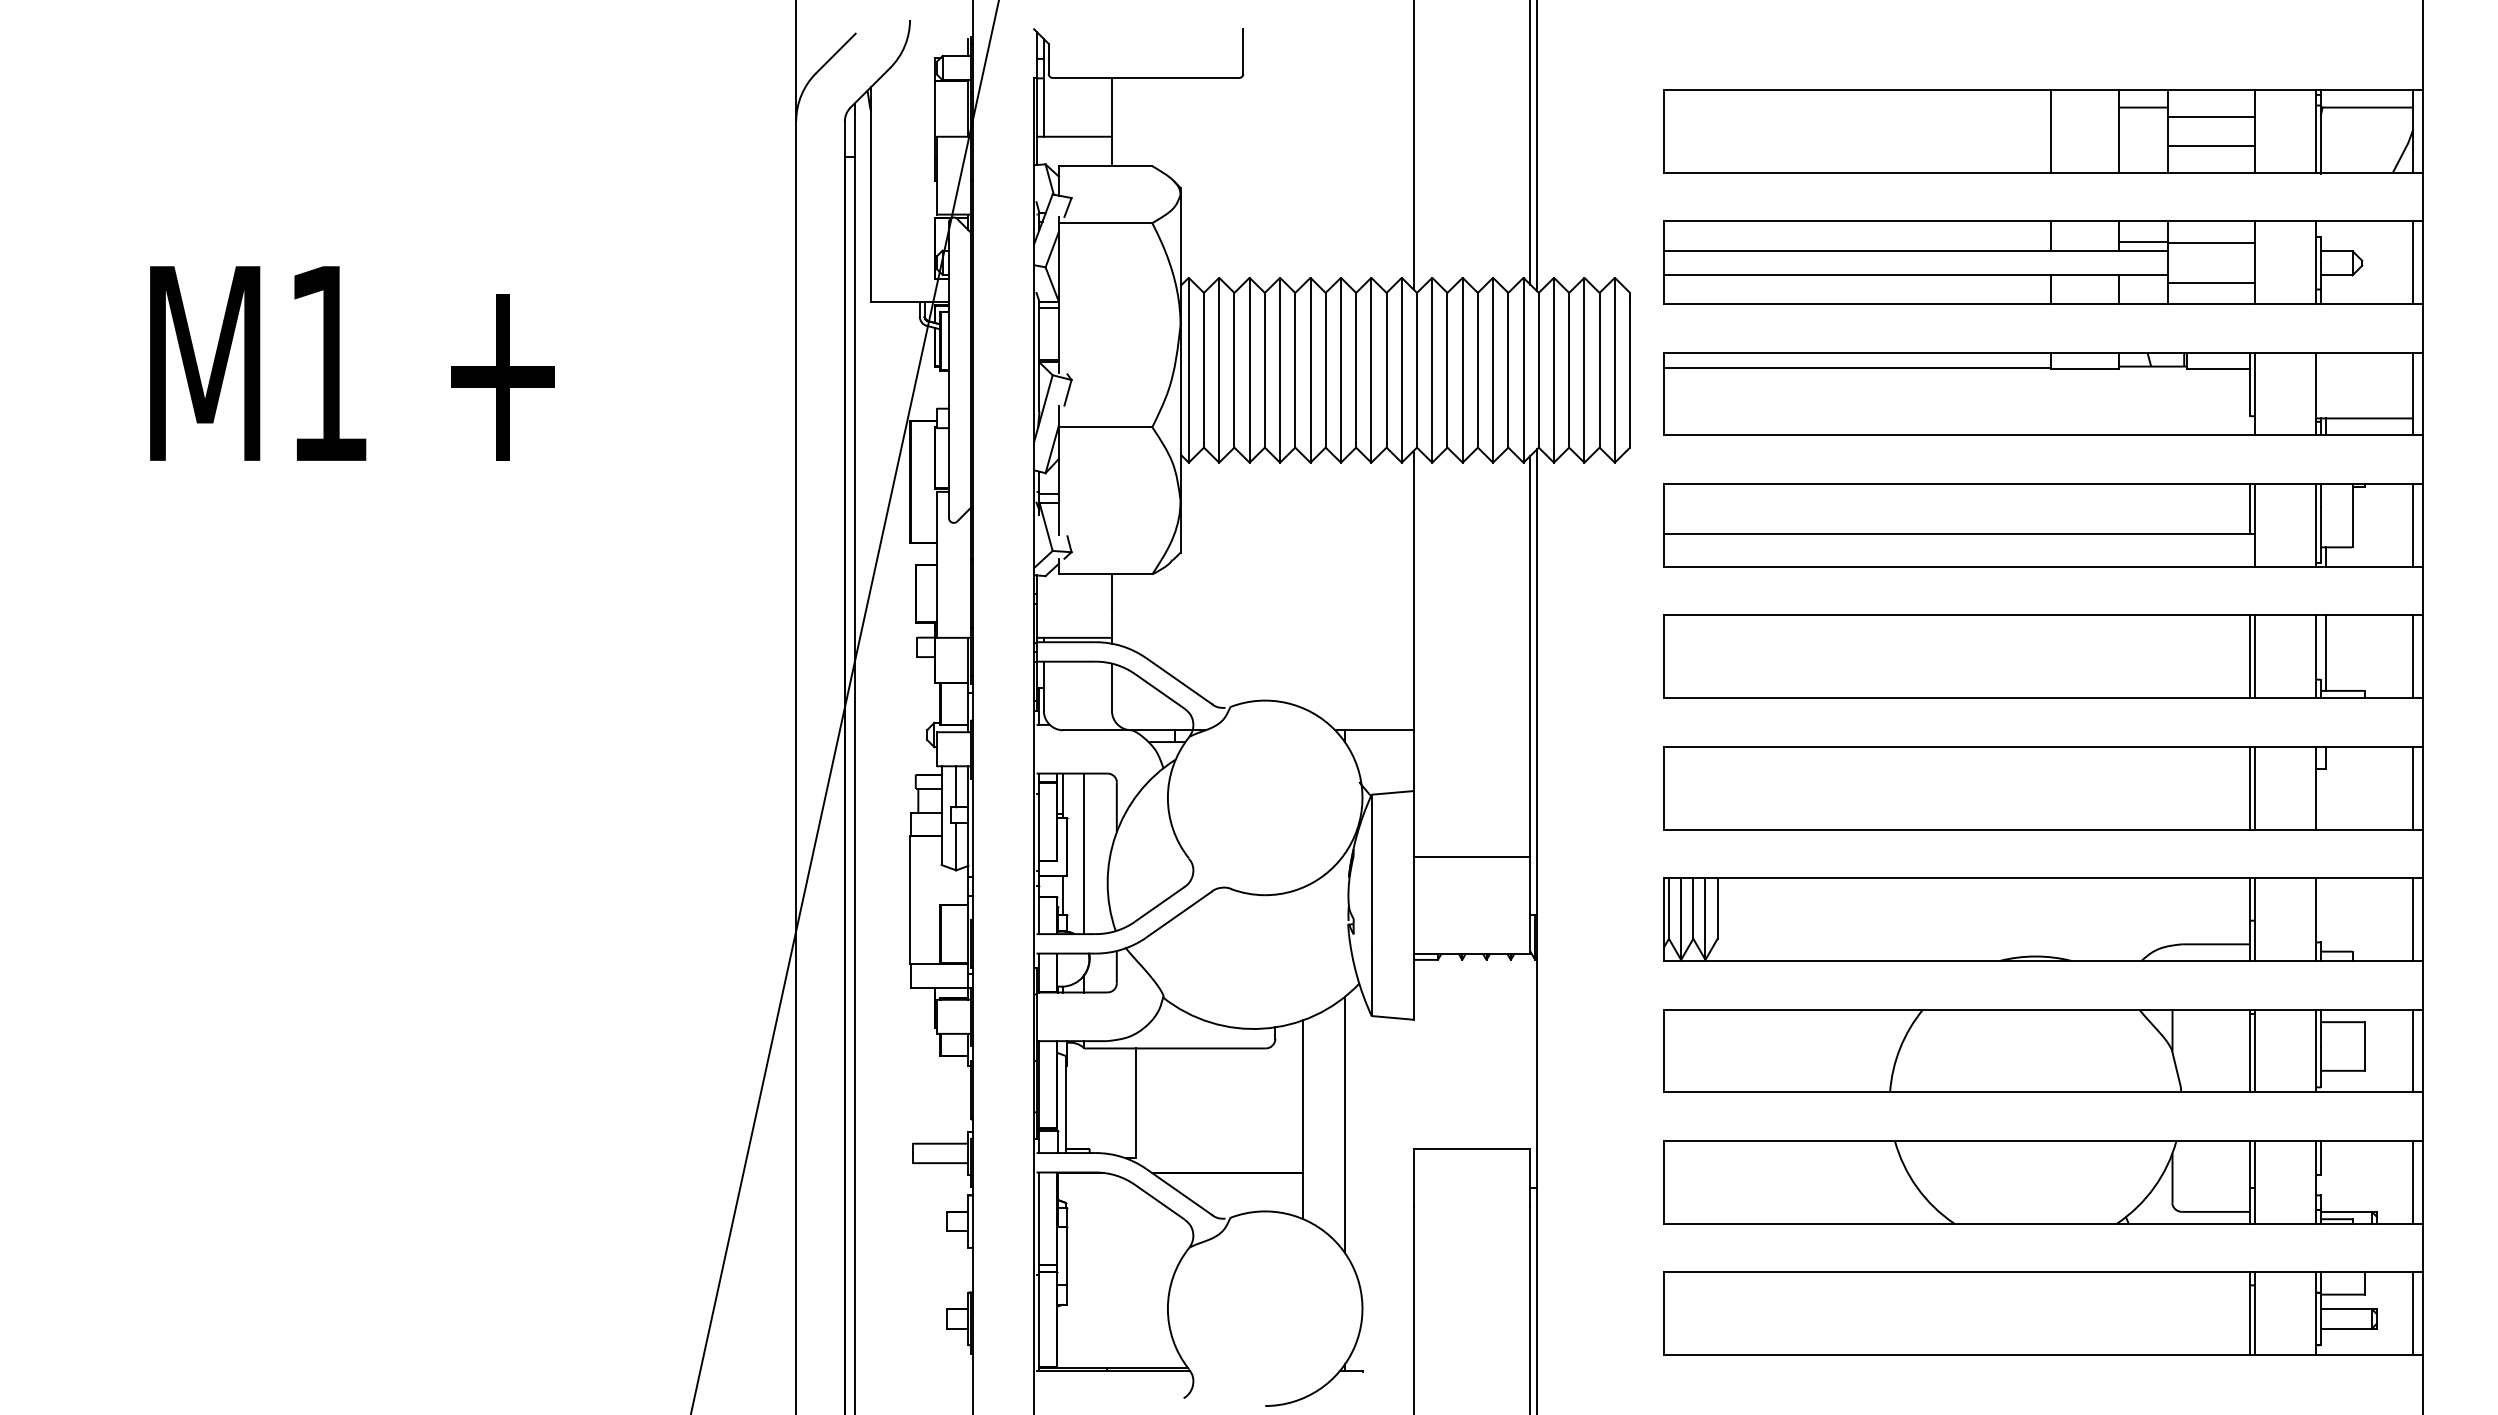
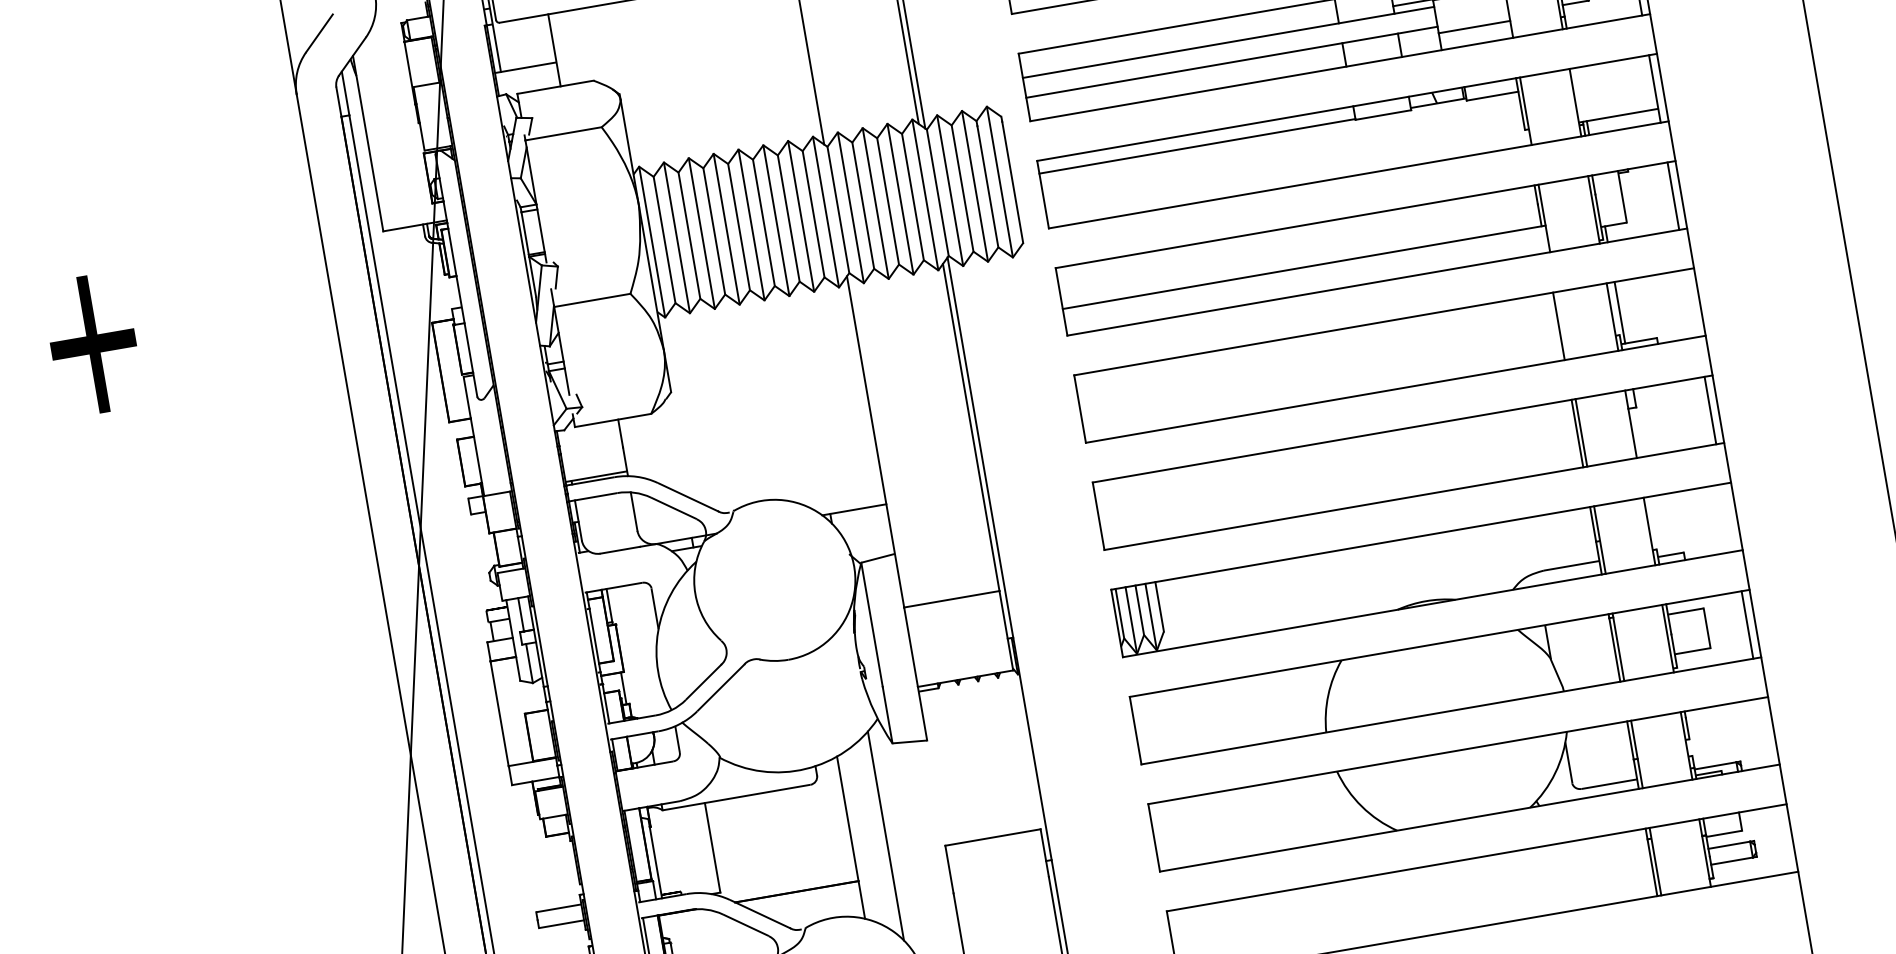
line: (2255, 656) -> (1563, 325), removed
line: (2413, 656) -> (1692, 303), removed
line: (1084, 853) -> (635, 651), removed
line: (2413, 919) -> (1729, 517), removed
line: (2413, 1181) -> (1766, 731), removed
line: (2413, 1313) -> (1784, 839), removed

